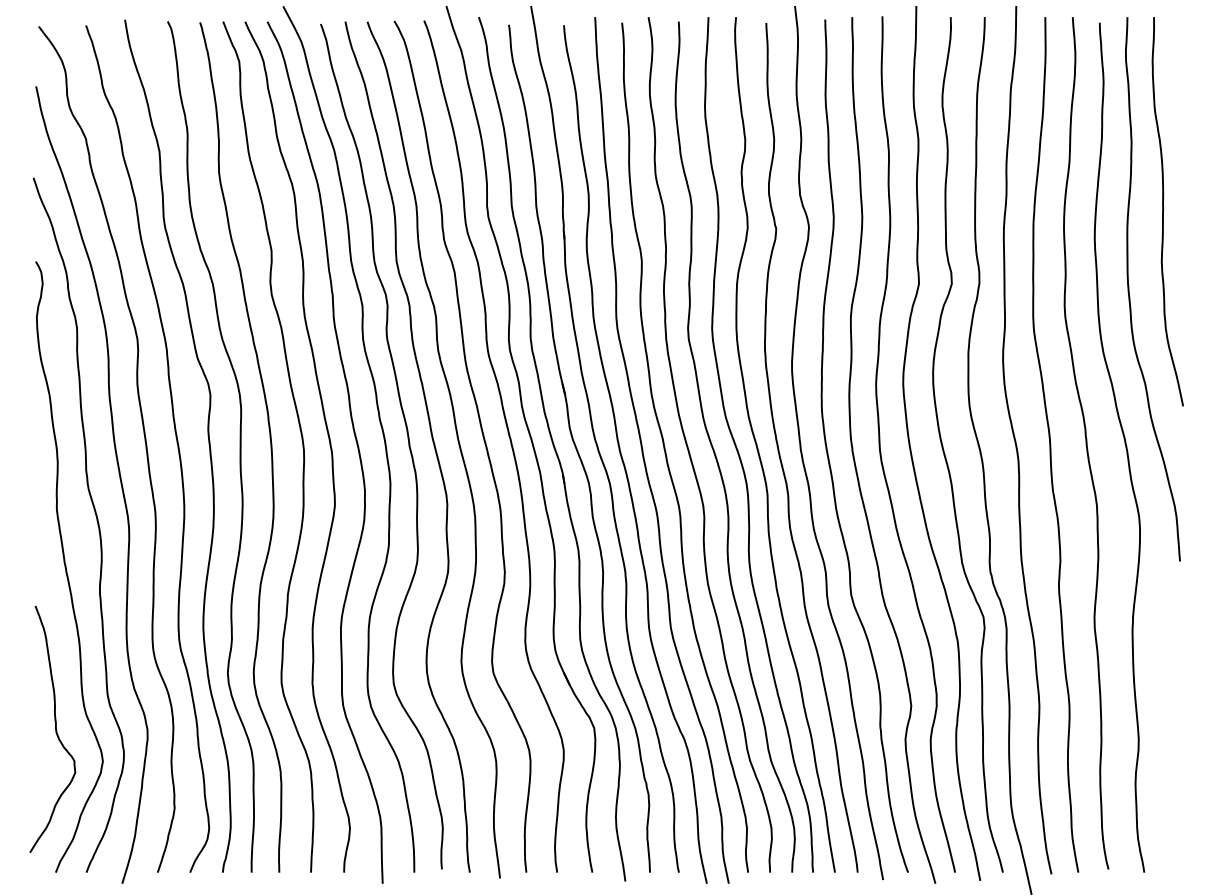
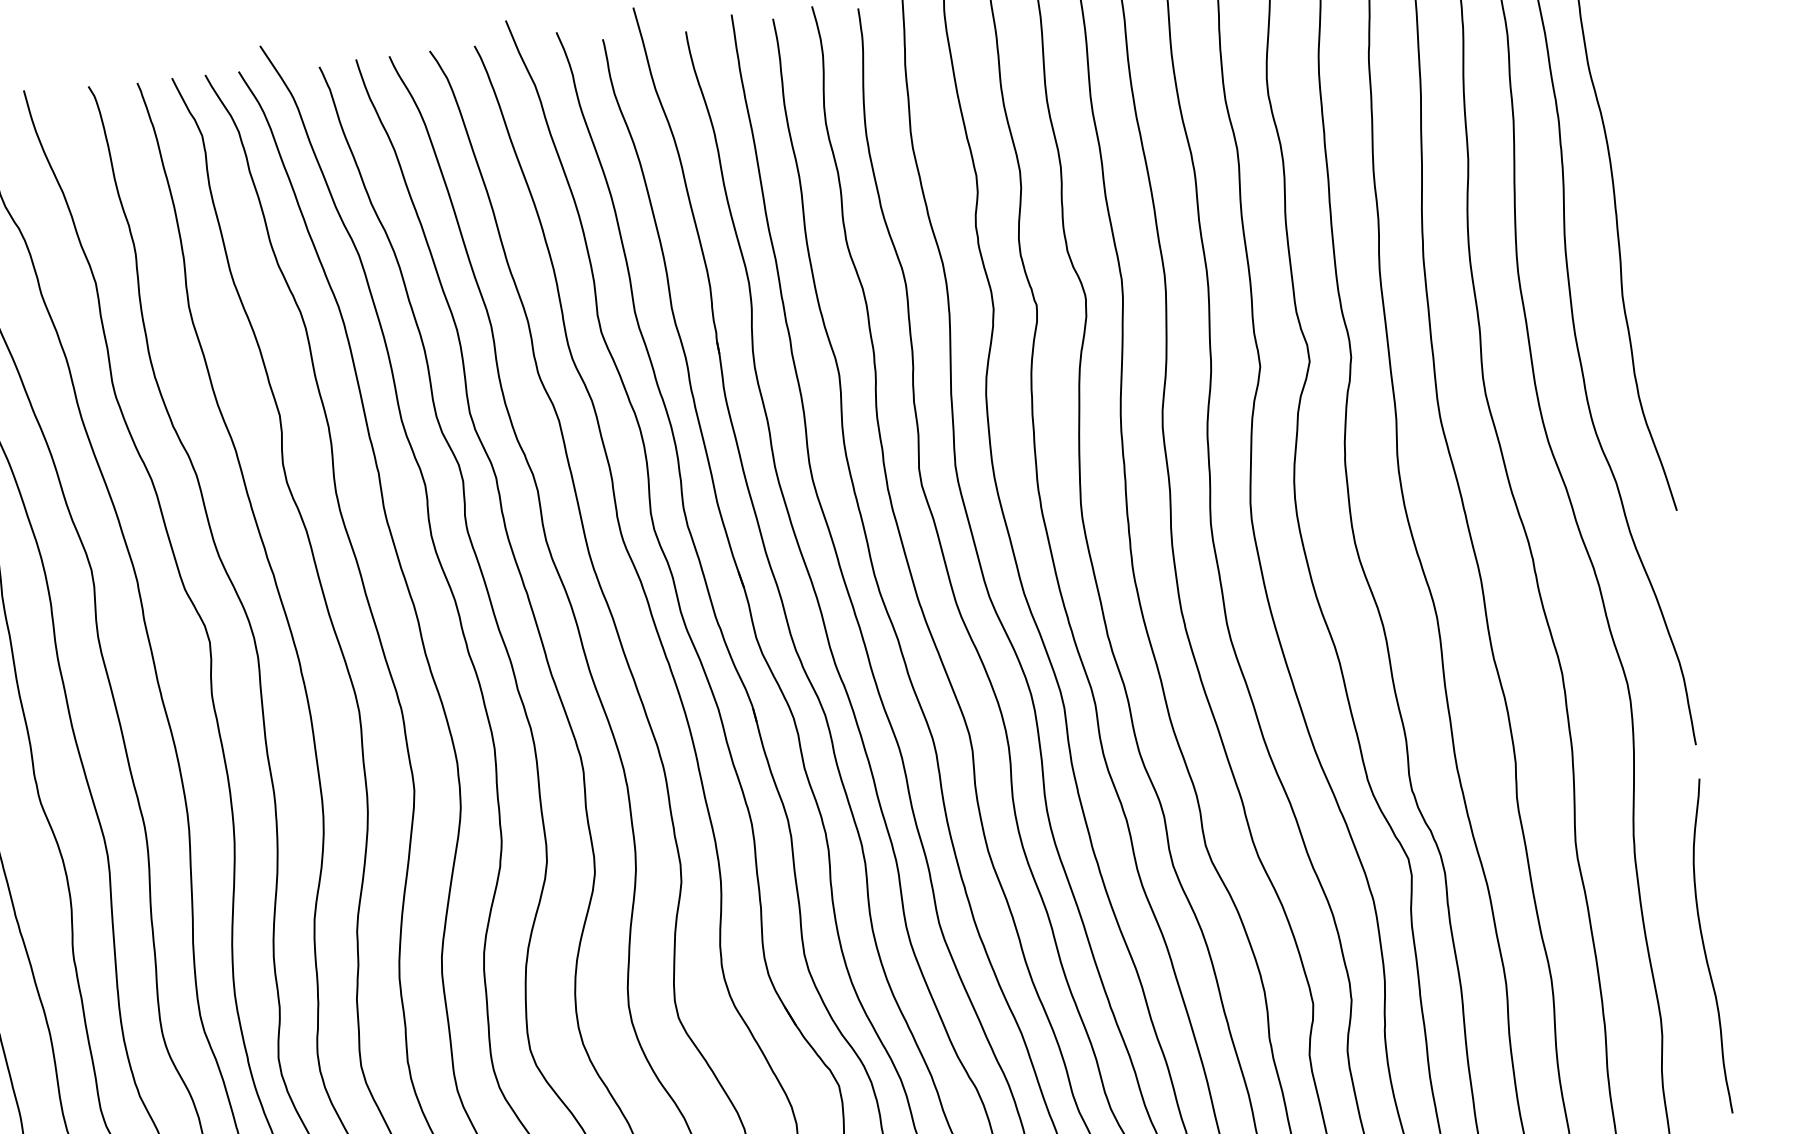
curve: (1172, 694) -> (1704, 946), added

